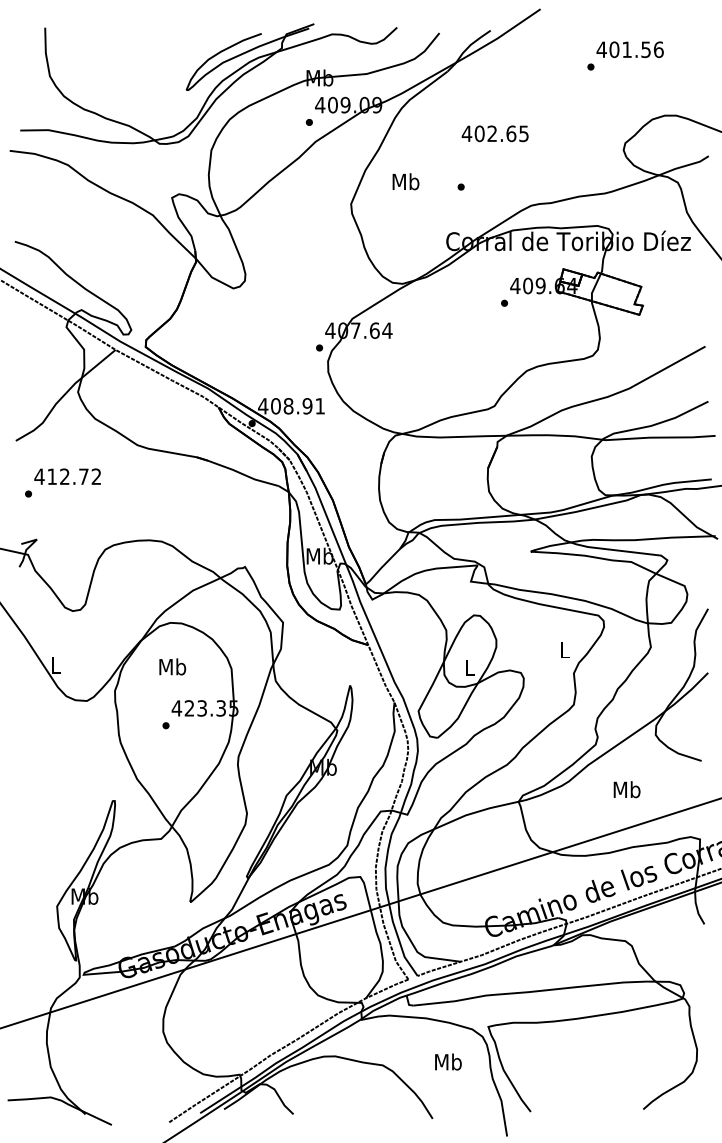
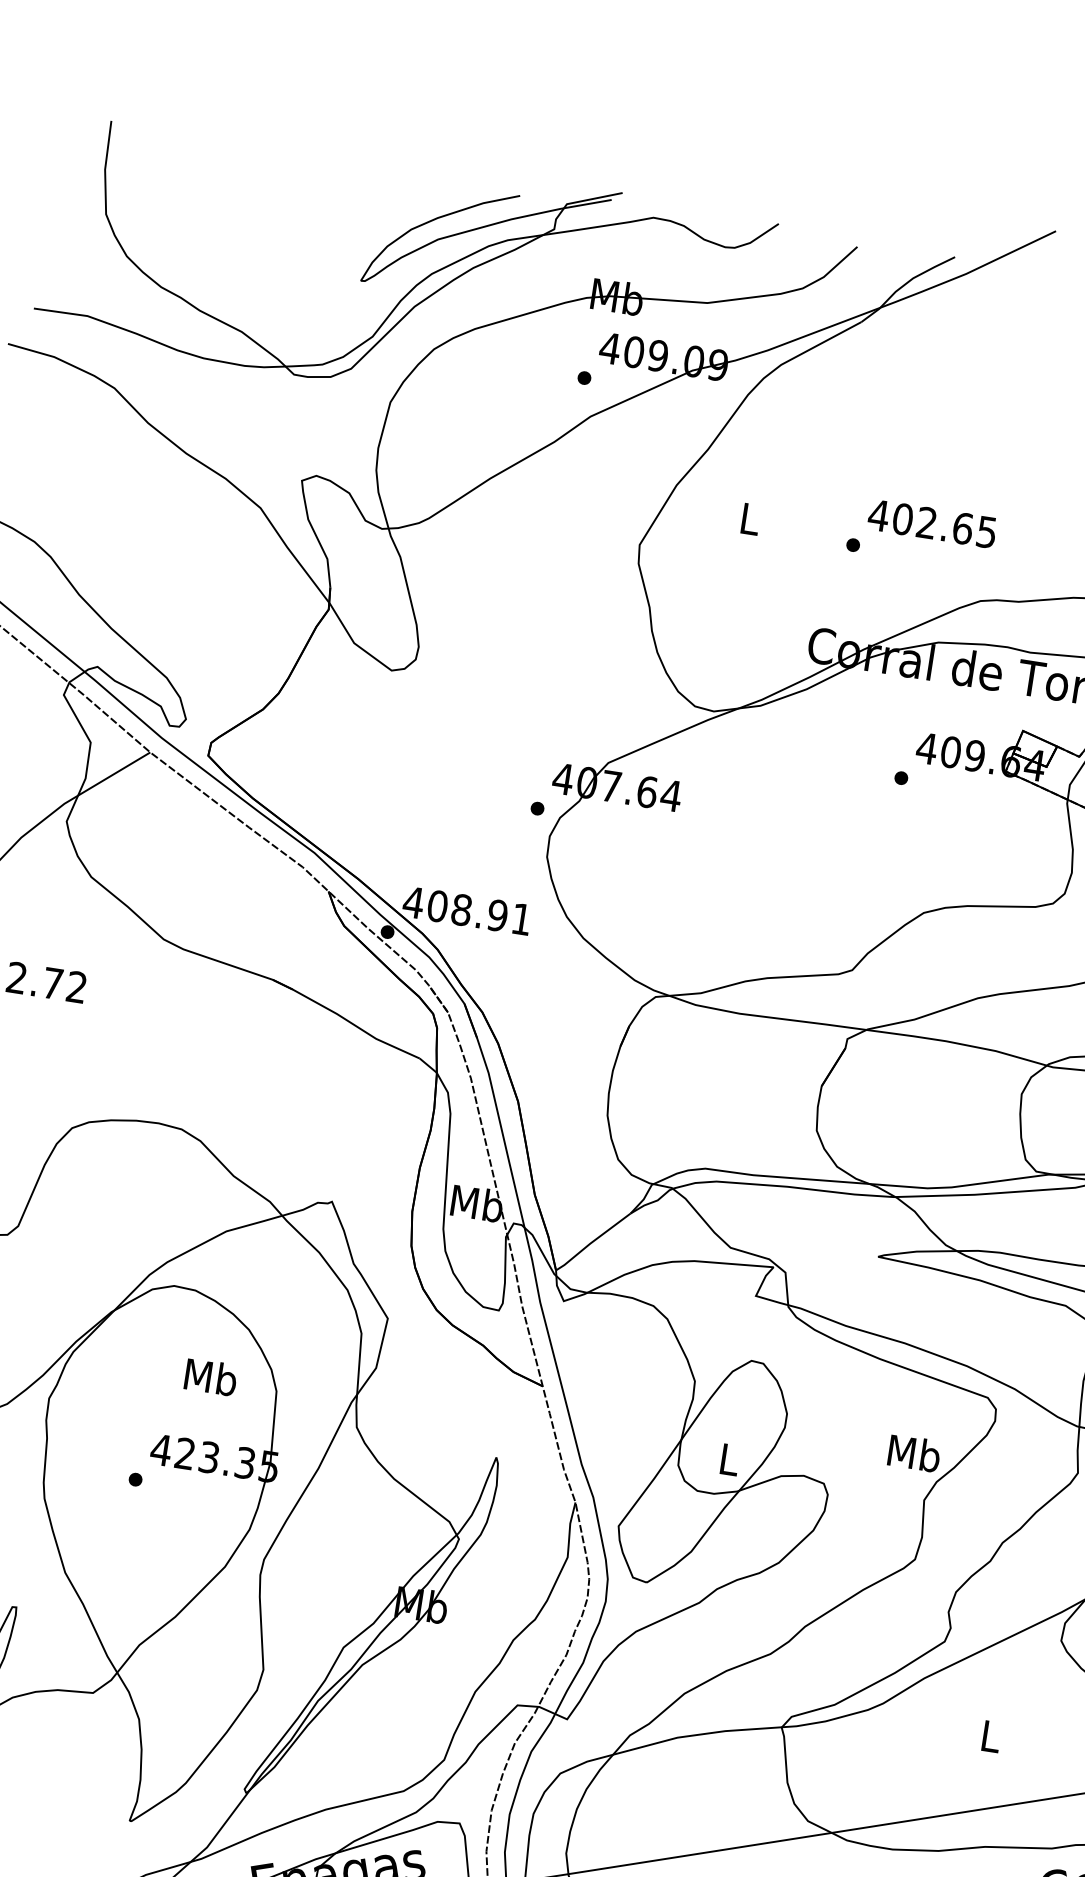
text: (494, 133) -> (931, 523), moved
text: (405, 181) -> (749, 518), Mb -> L
text: (564, 649) -> (913, 1452), L -> Mb
text: (172, 666) -> (210, 1376), moved
text: (626, 789) -> (989, 1735), Mb -> L

